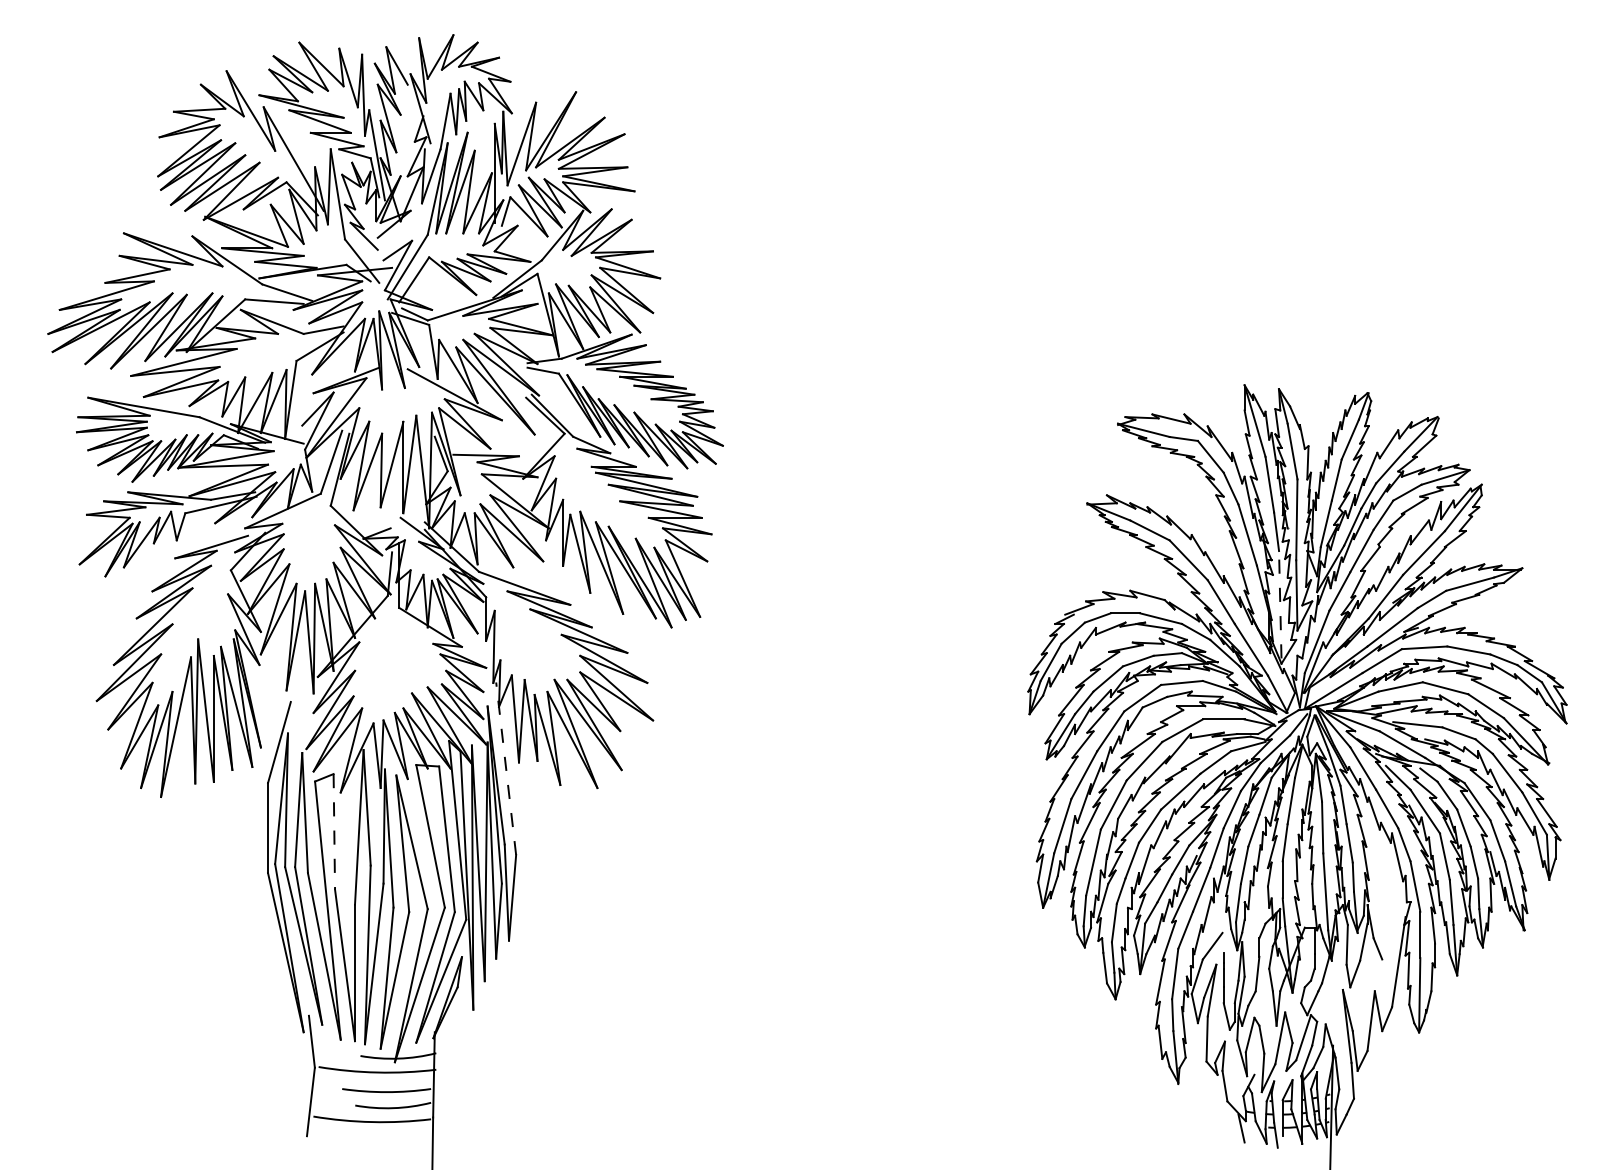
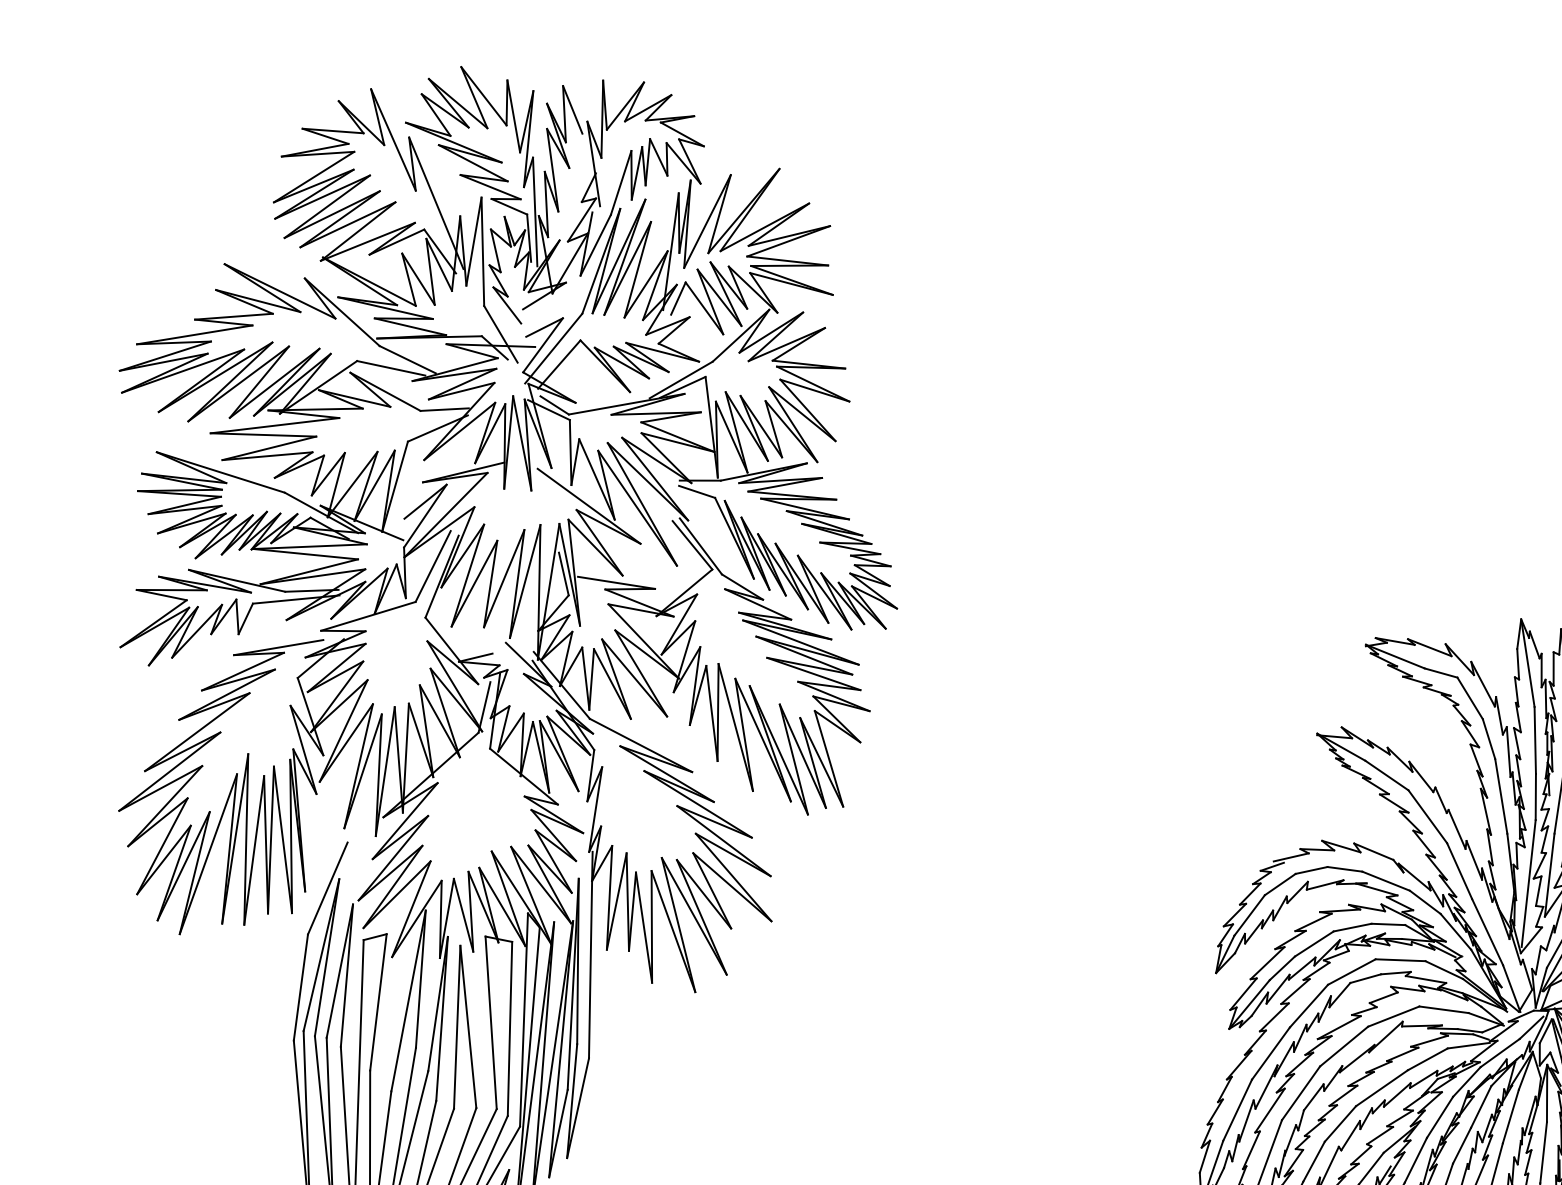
line: (1280, 604) -> (1529, 883), dashed -> solid
line: (506, 768) -> (591, 954), dashed -> solid
line: (334, 831) -> (378, 1002), dashed -> solid

